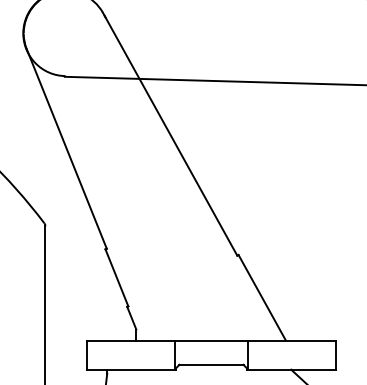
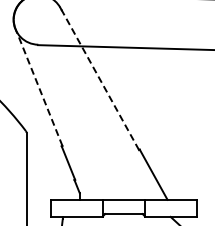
line: (169, 135) -> (99, 79), solid -> dashed
line: (65, 149) -> (38, 87), solid -> dashed

